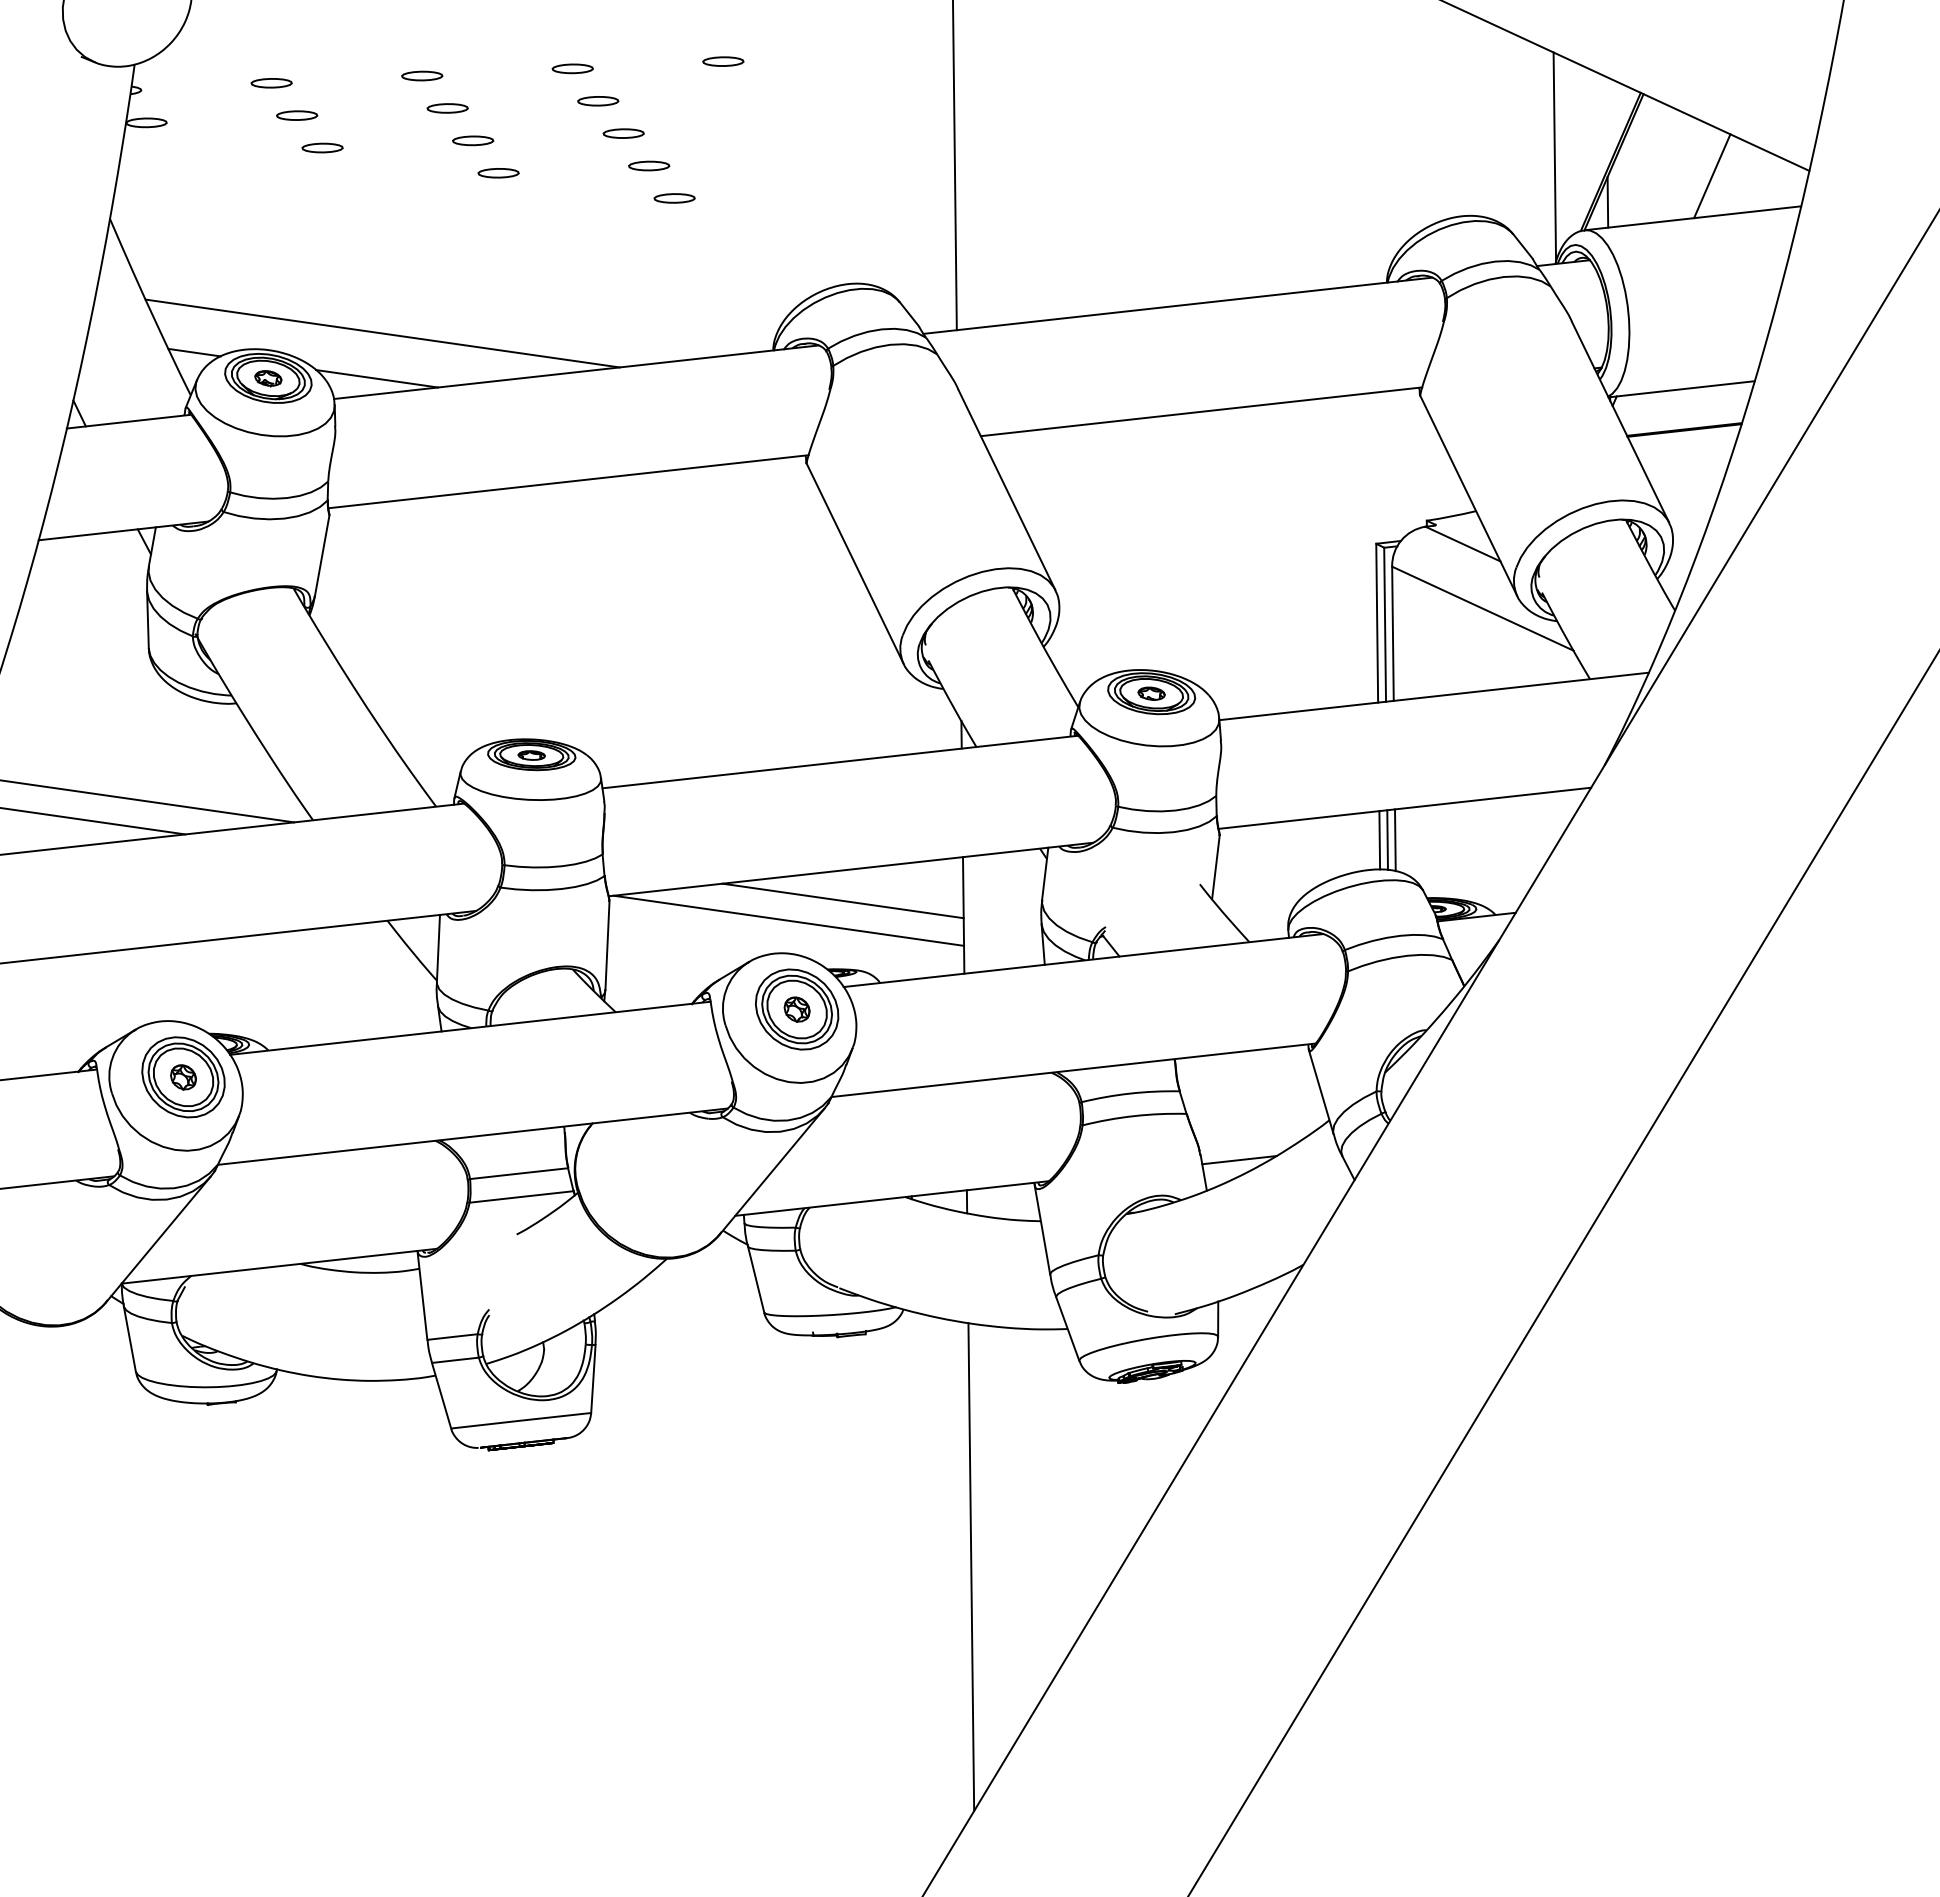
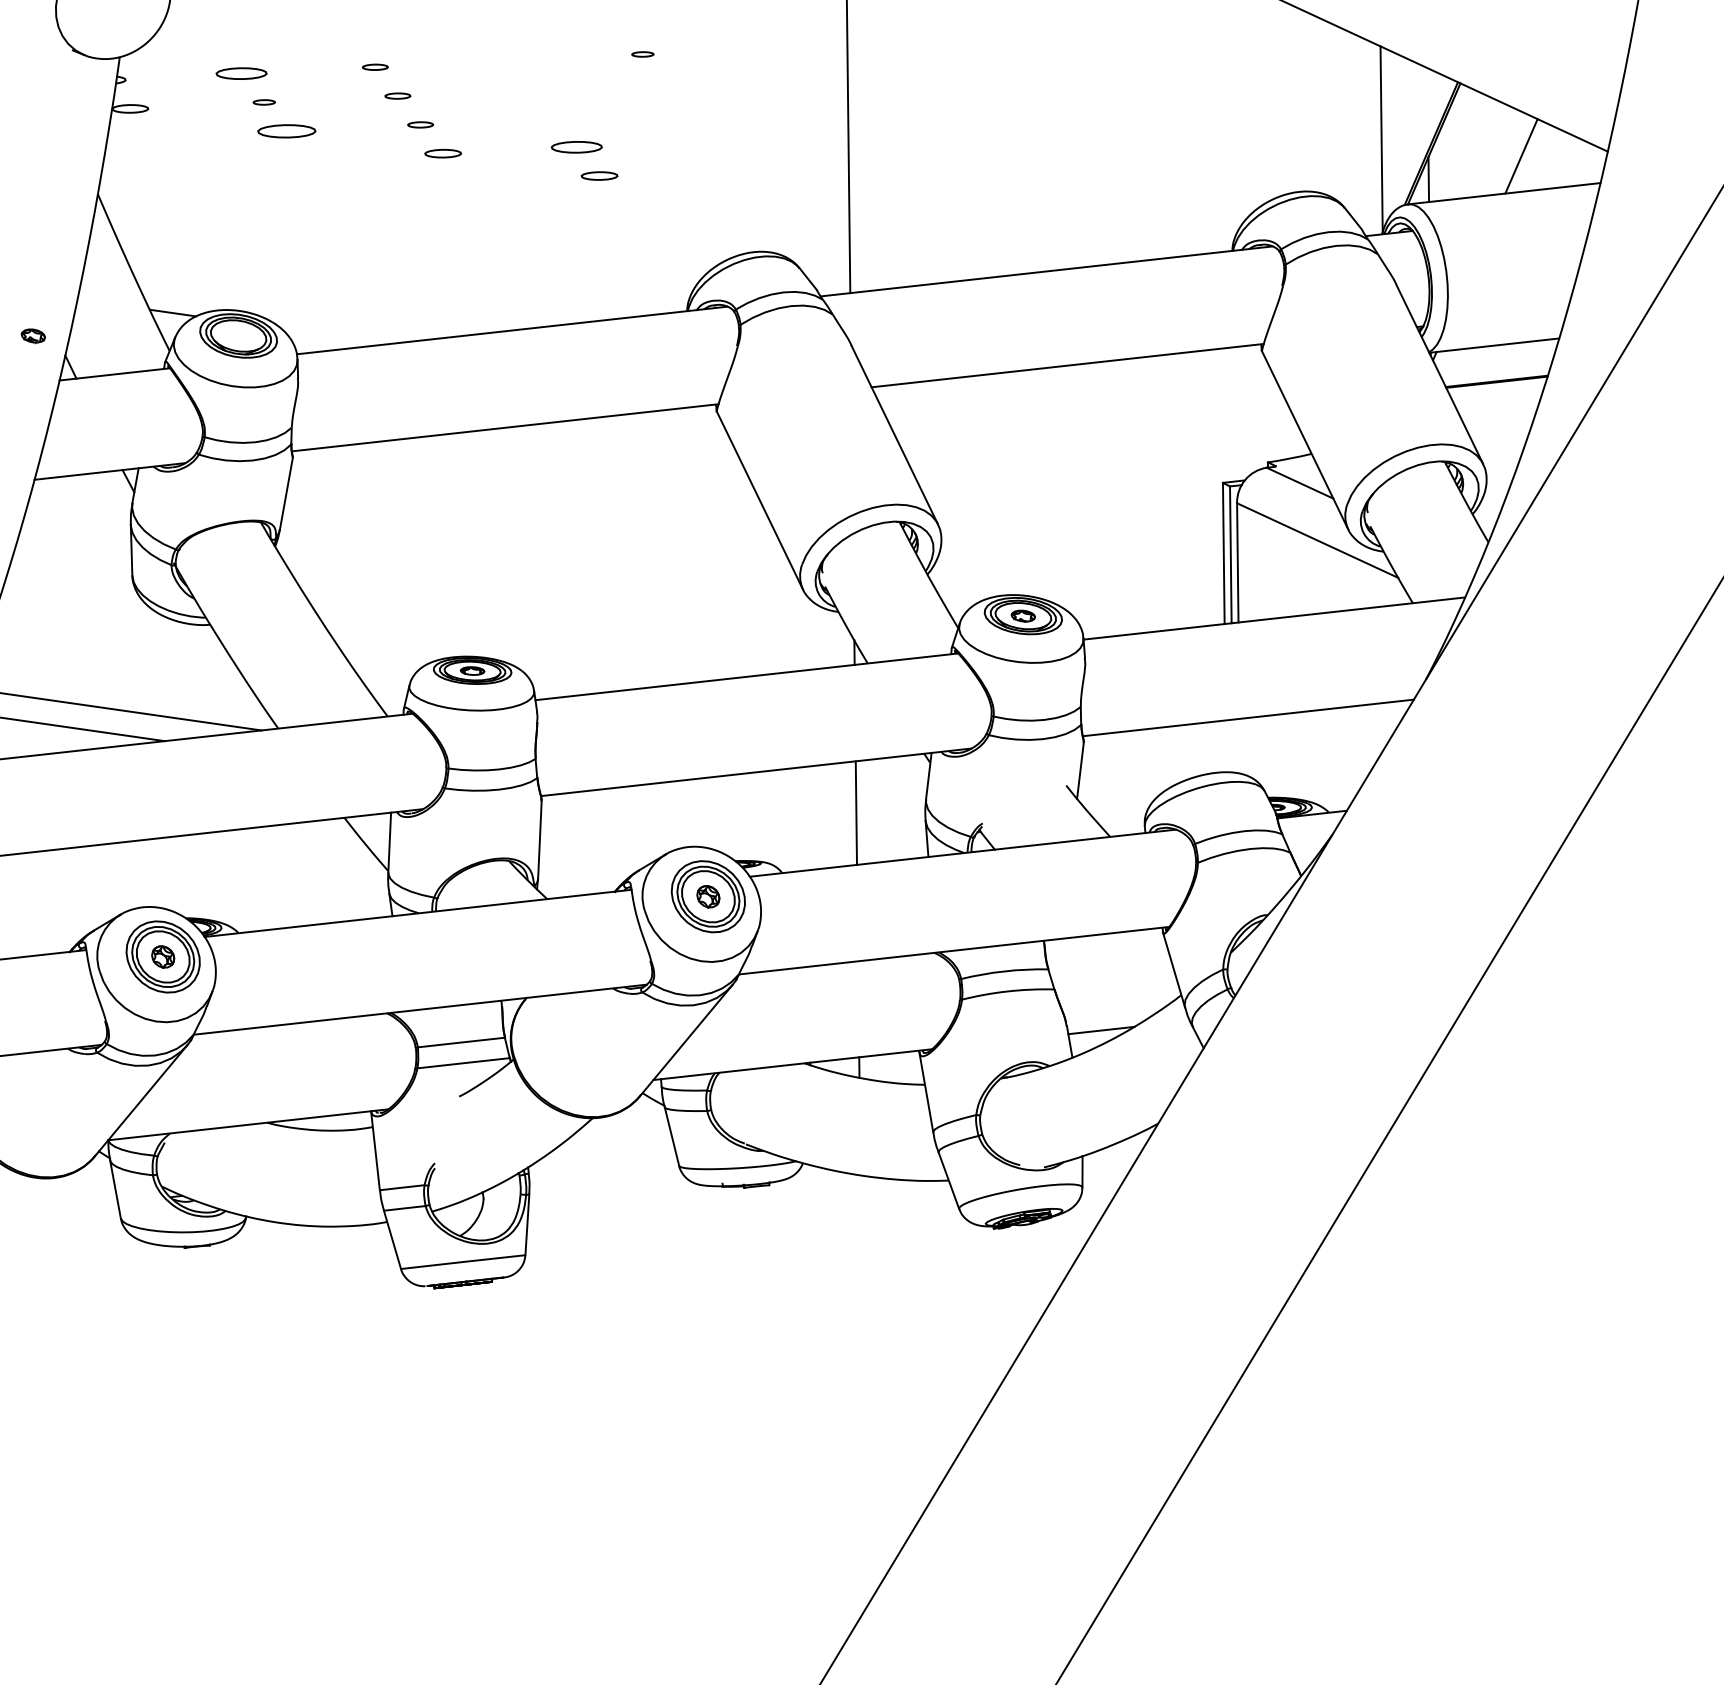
part: (723, 61) -> (642, 54), size x0.6
part: (572, 68) -> (508, 60), removed
part: (422, 75) -> (375, 66), size x0.7
part: (271, 83) -> (241, 73), size x1.4
part: (598, 101) -> (531, 89), removed
part: (447, 108) -> (397, 96), size x0.7
part: (297, 115) -> (264, 102), size x0.6
part: (623, 133) -> (554, 118), removed
part: (473, 140) -> (420, 124), size x0.7
part: (322, 147) -> (286, 130), size x1.6
part: (649, 165) -> (577, 146), size x1.4
line: (382, 333) -> (340, 296), removed
part: (268, 378) -> (33, 336), moved
line: (377, 378) -> (335, 336), removed
line: (1387, 839) -> (1232, 745), removed
line: (1379, 840) -> (1225, 746), removed
line: (1395, 840) -> (1240, 746), removed
line: (842, 900) -> (748, 799), removed
line: (788, 920) -> (700, 817), removed
line: (971, 1567) -> (863, 1392), removed

